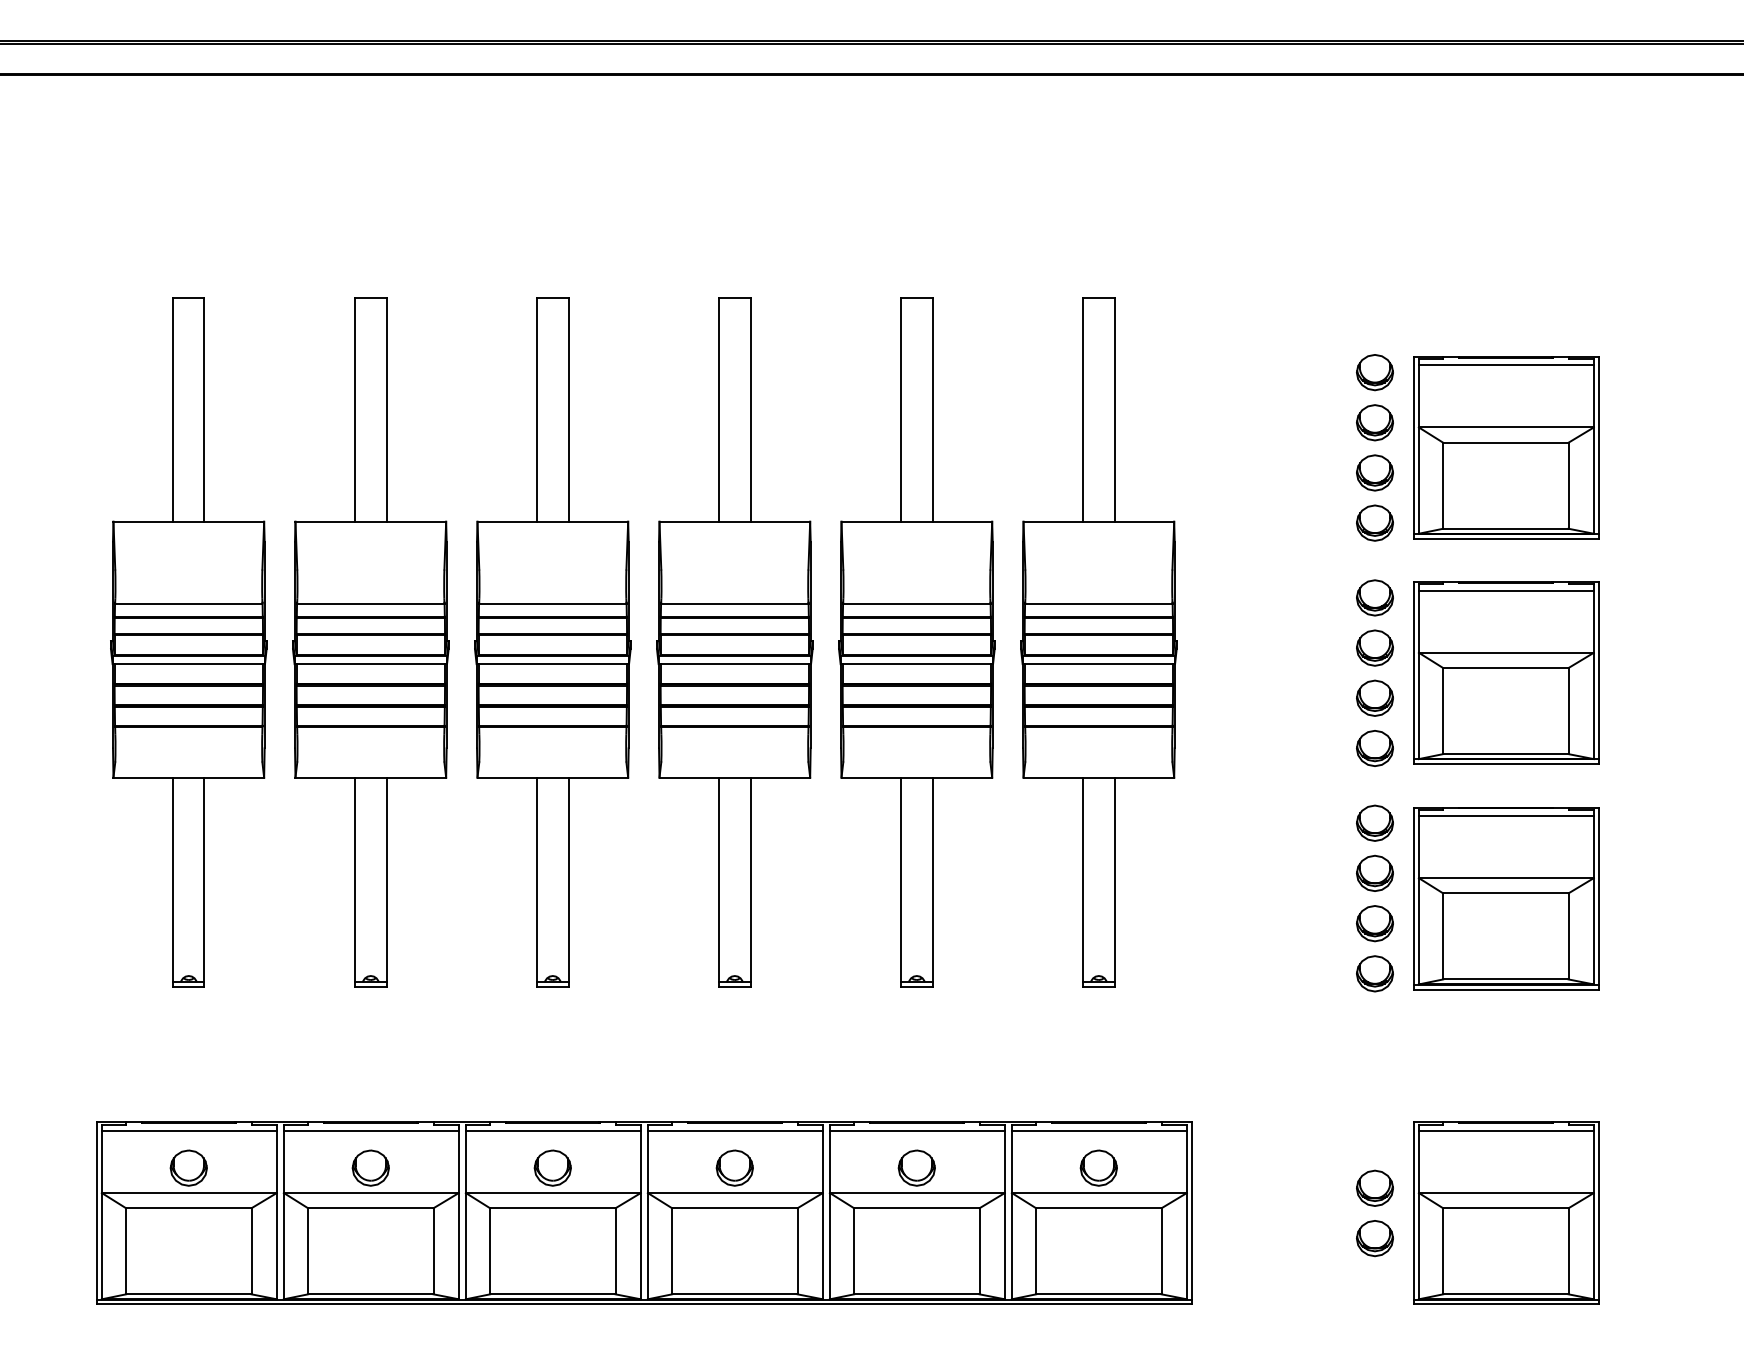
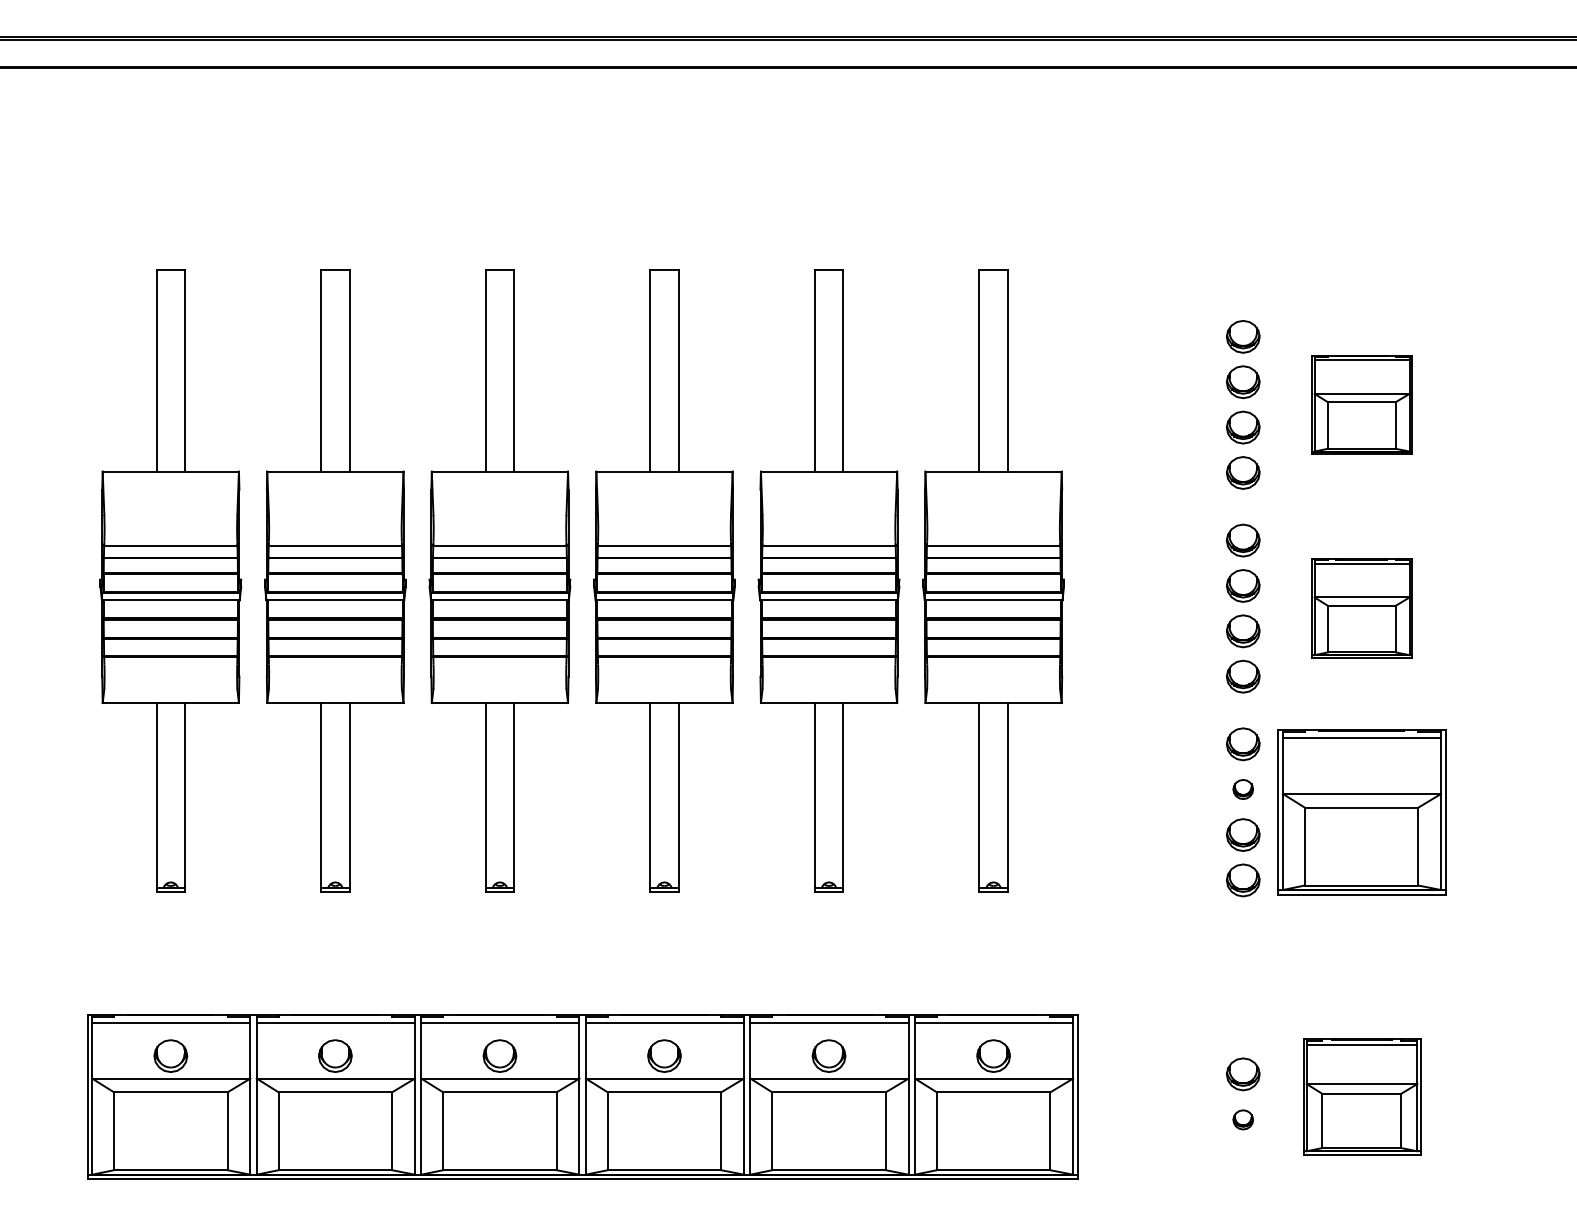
part: (1506, 447) -> (1362, 404), size x0.6
part: (1506, 672) -> (1362, 608), size x0.6
part: (1374, 872) -> (1242, 788), size x0.6
part: (1506, 1212) -> (1362, 1096), size x0.7
part: (1374, 1238) -> (1242, 1119), size x0.6

